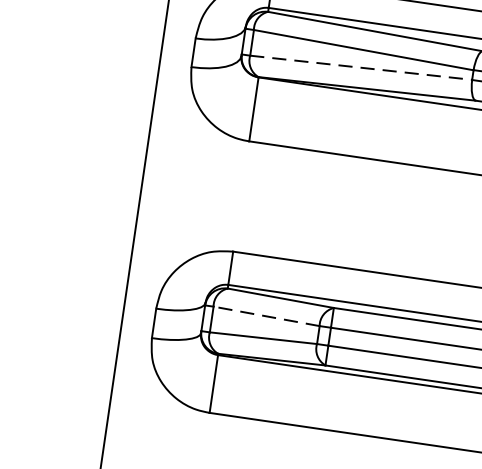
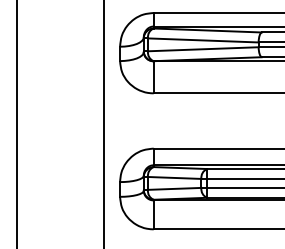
line: (361, 68) -> (203, 49), dashed -> solid
line: (266, 315) -> (174, 177), dashed -> solid

